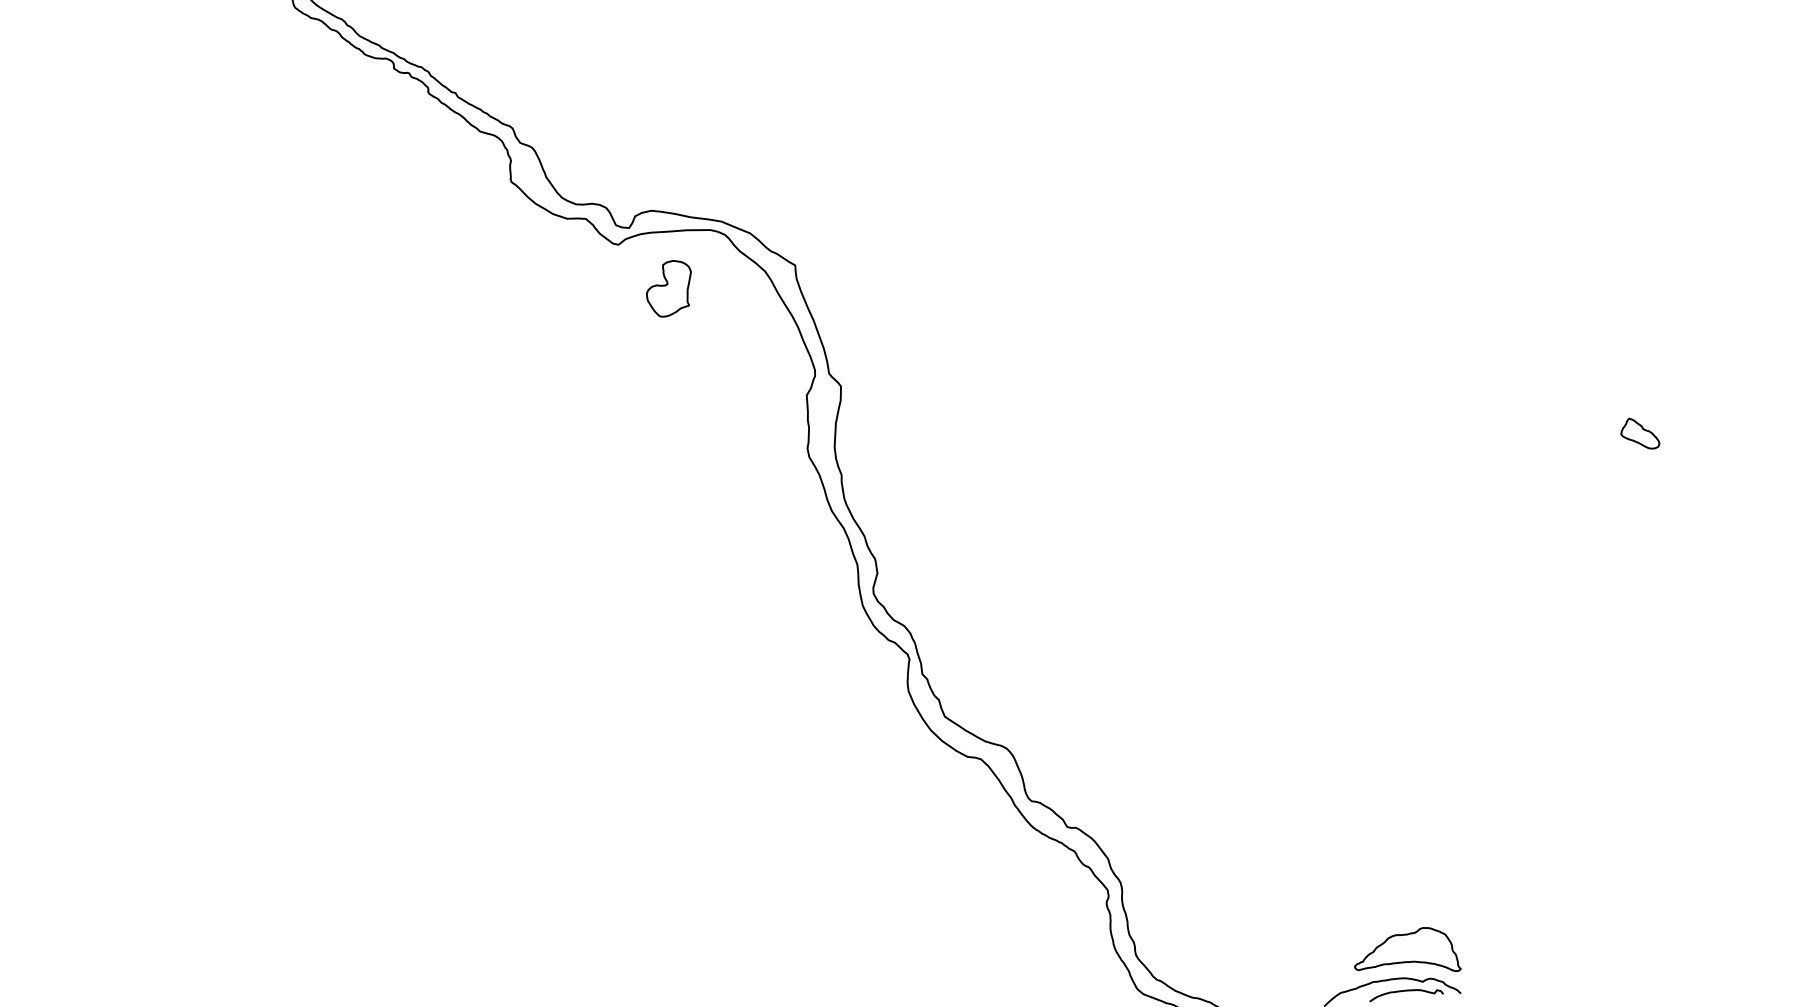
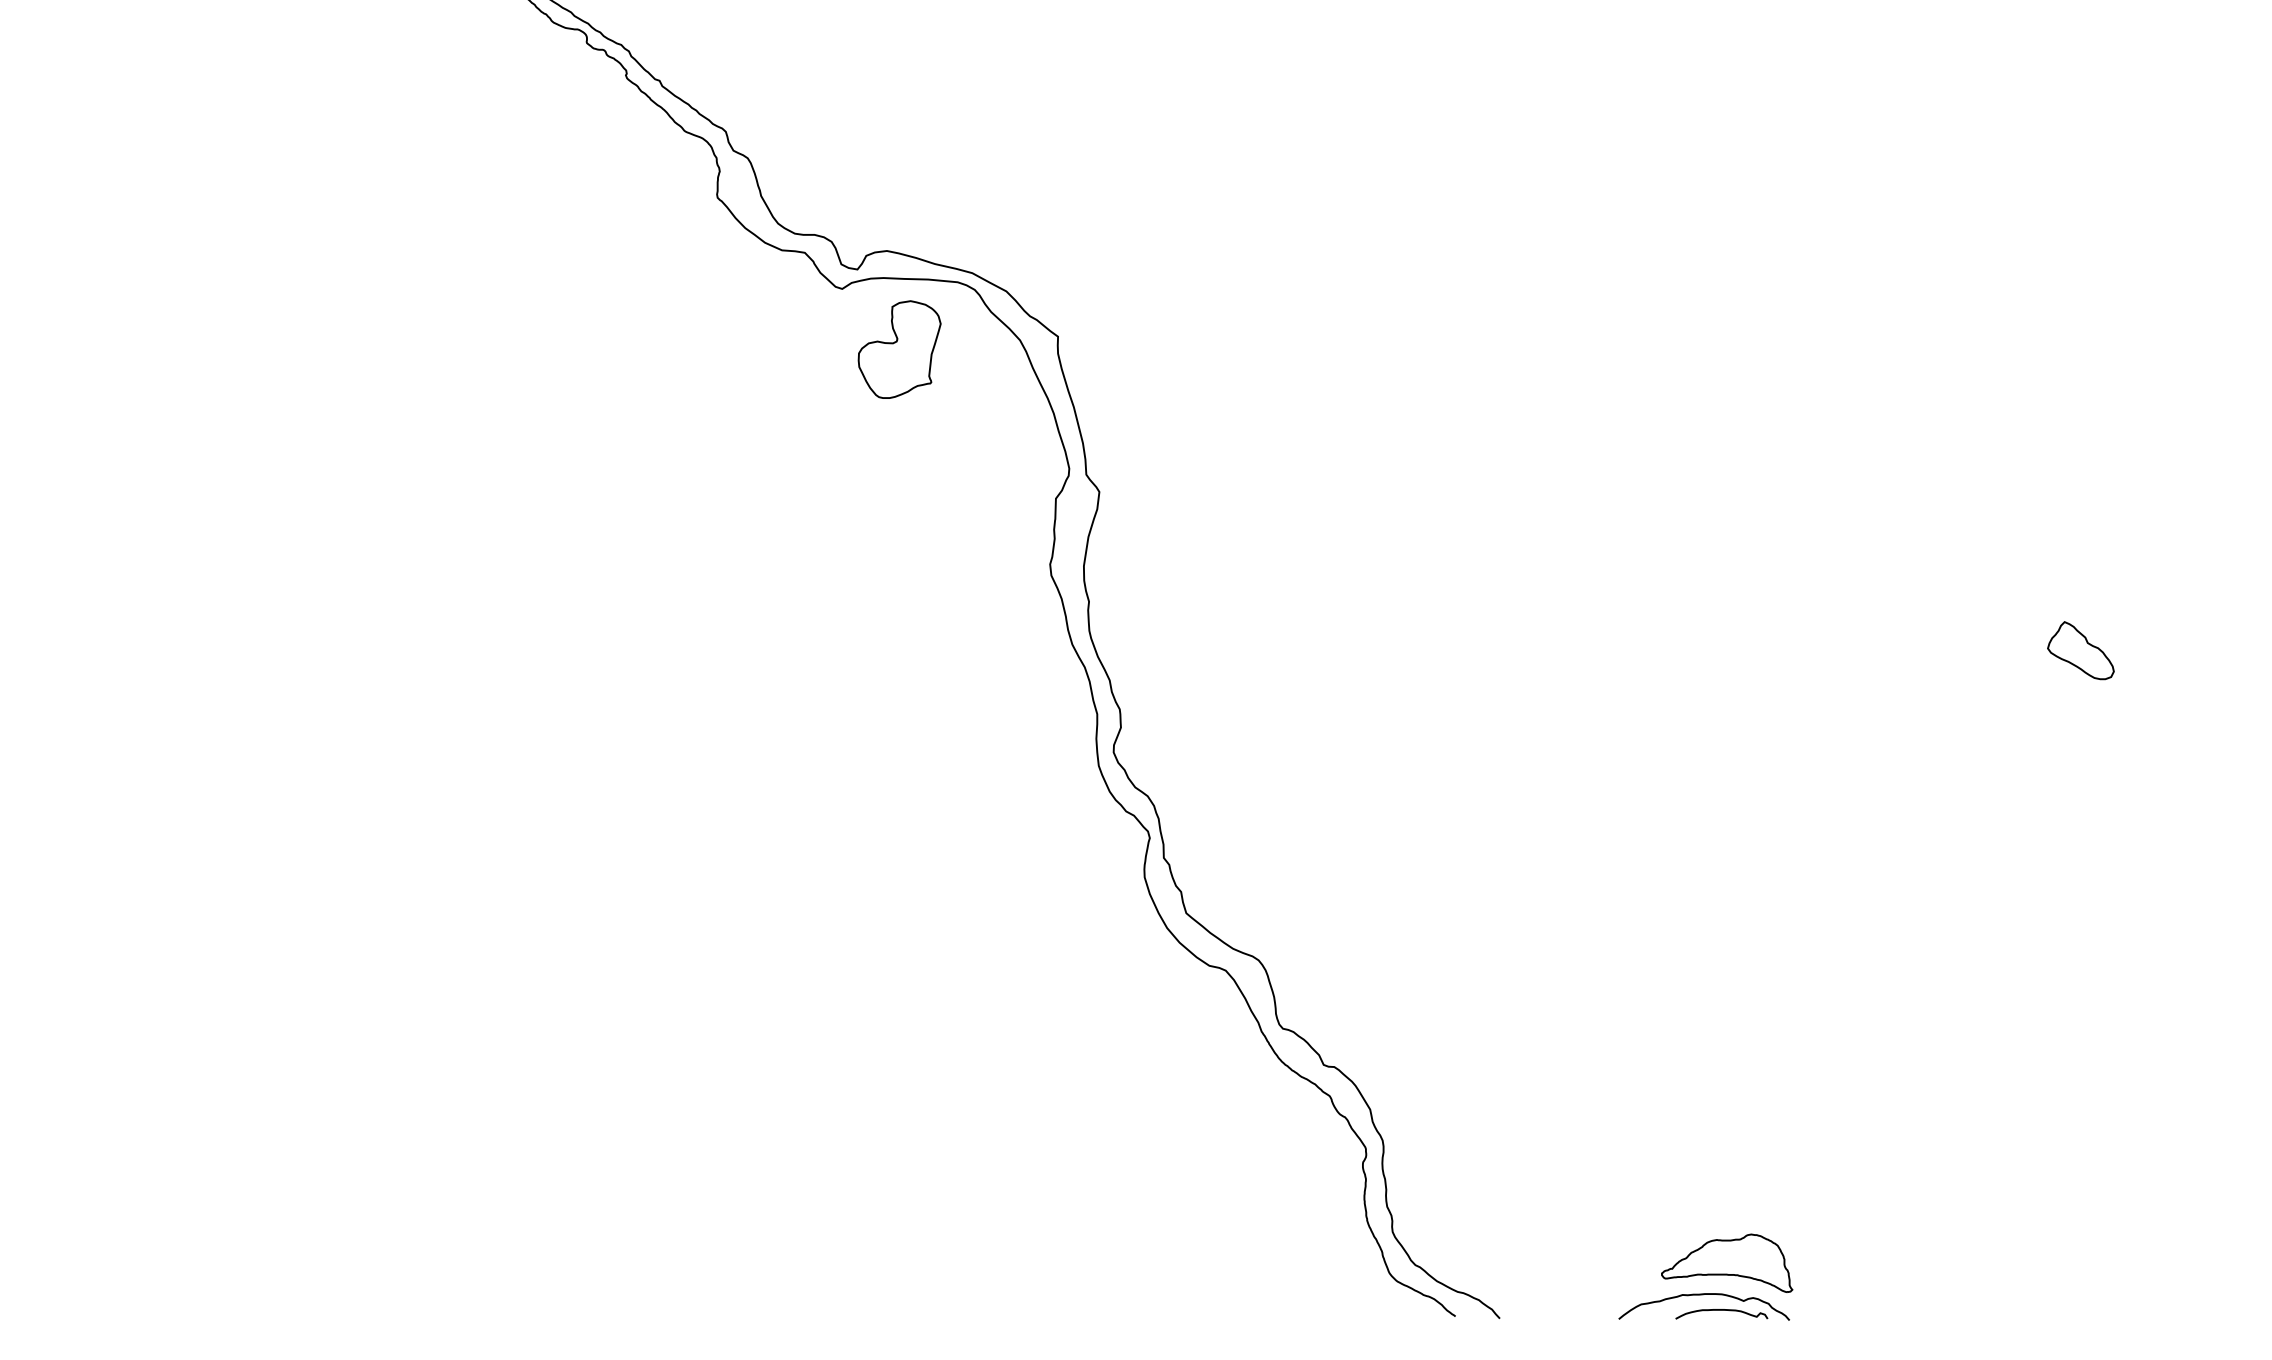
part: (669, 288) -> (899, 349), size x1.43
part: (1639, 433) -> (2080, 650), size x1.43

